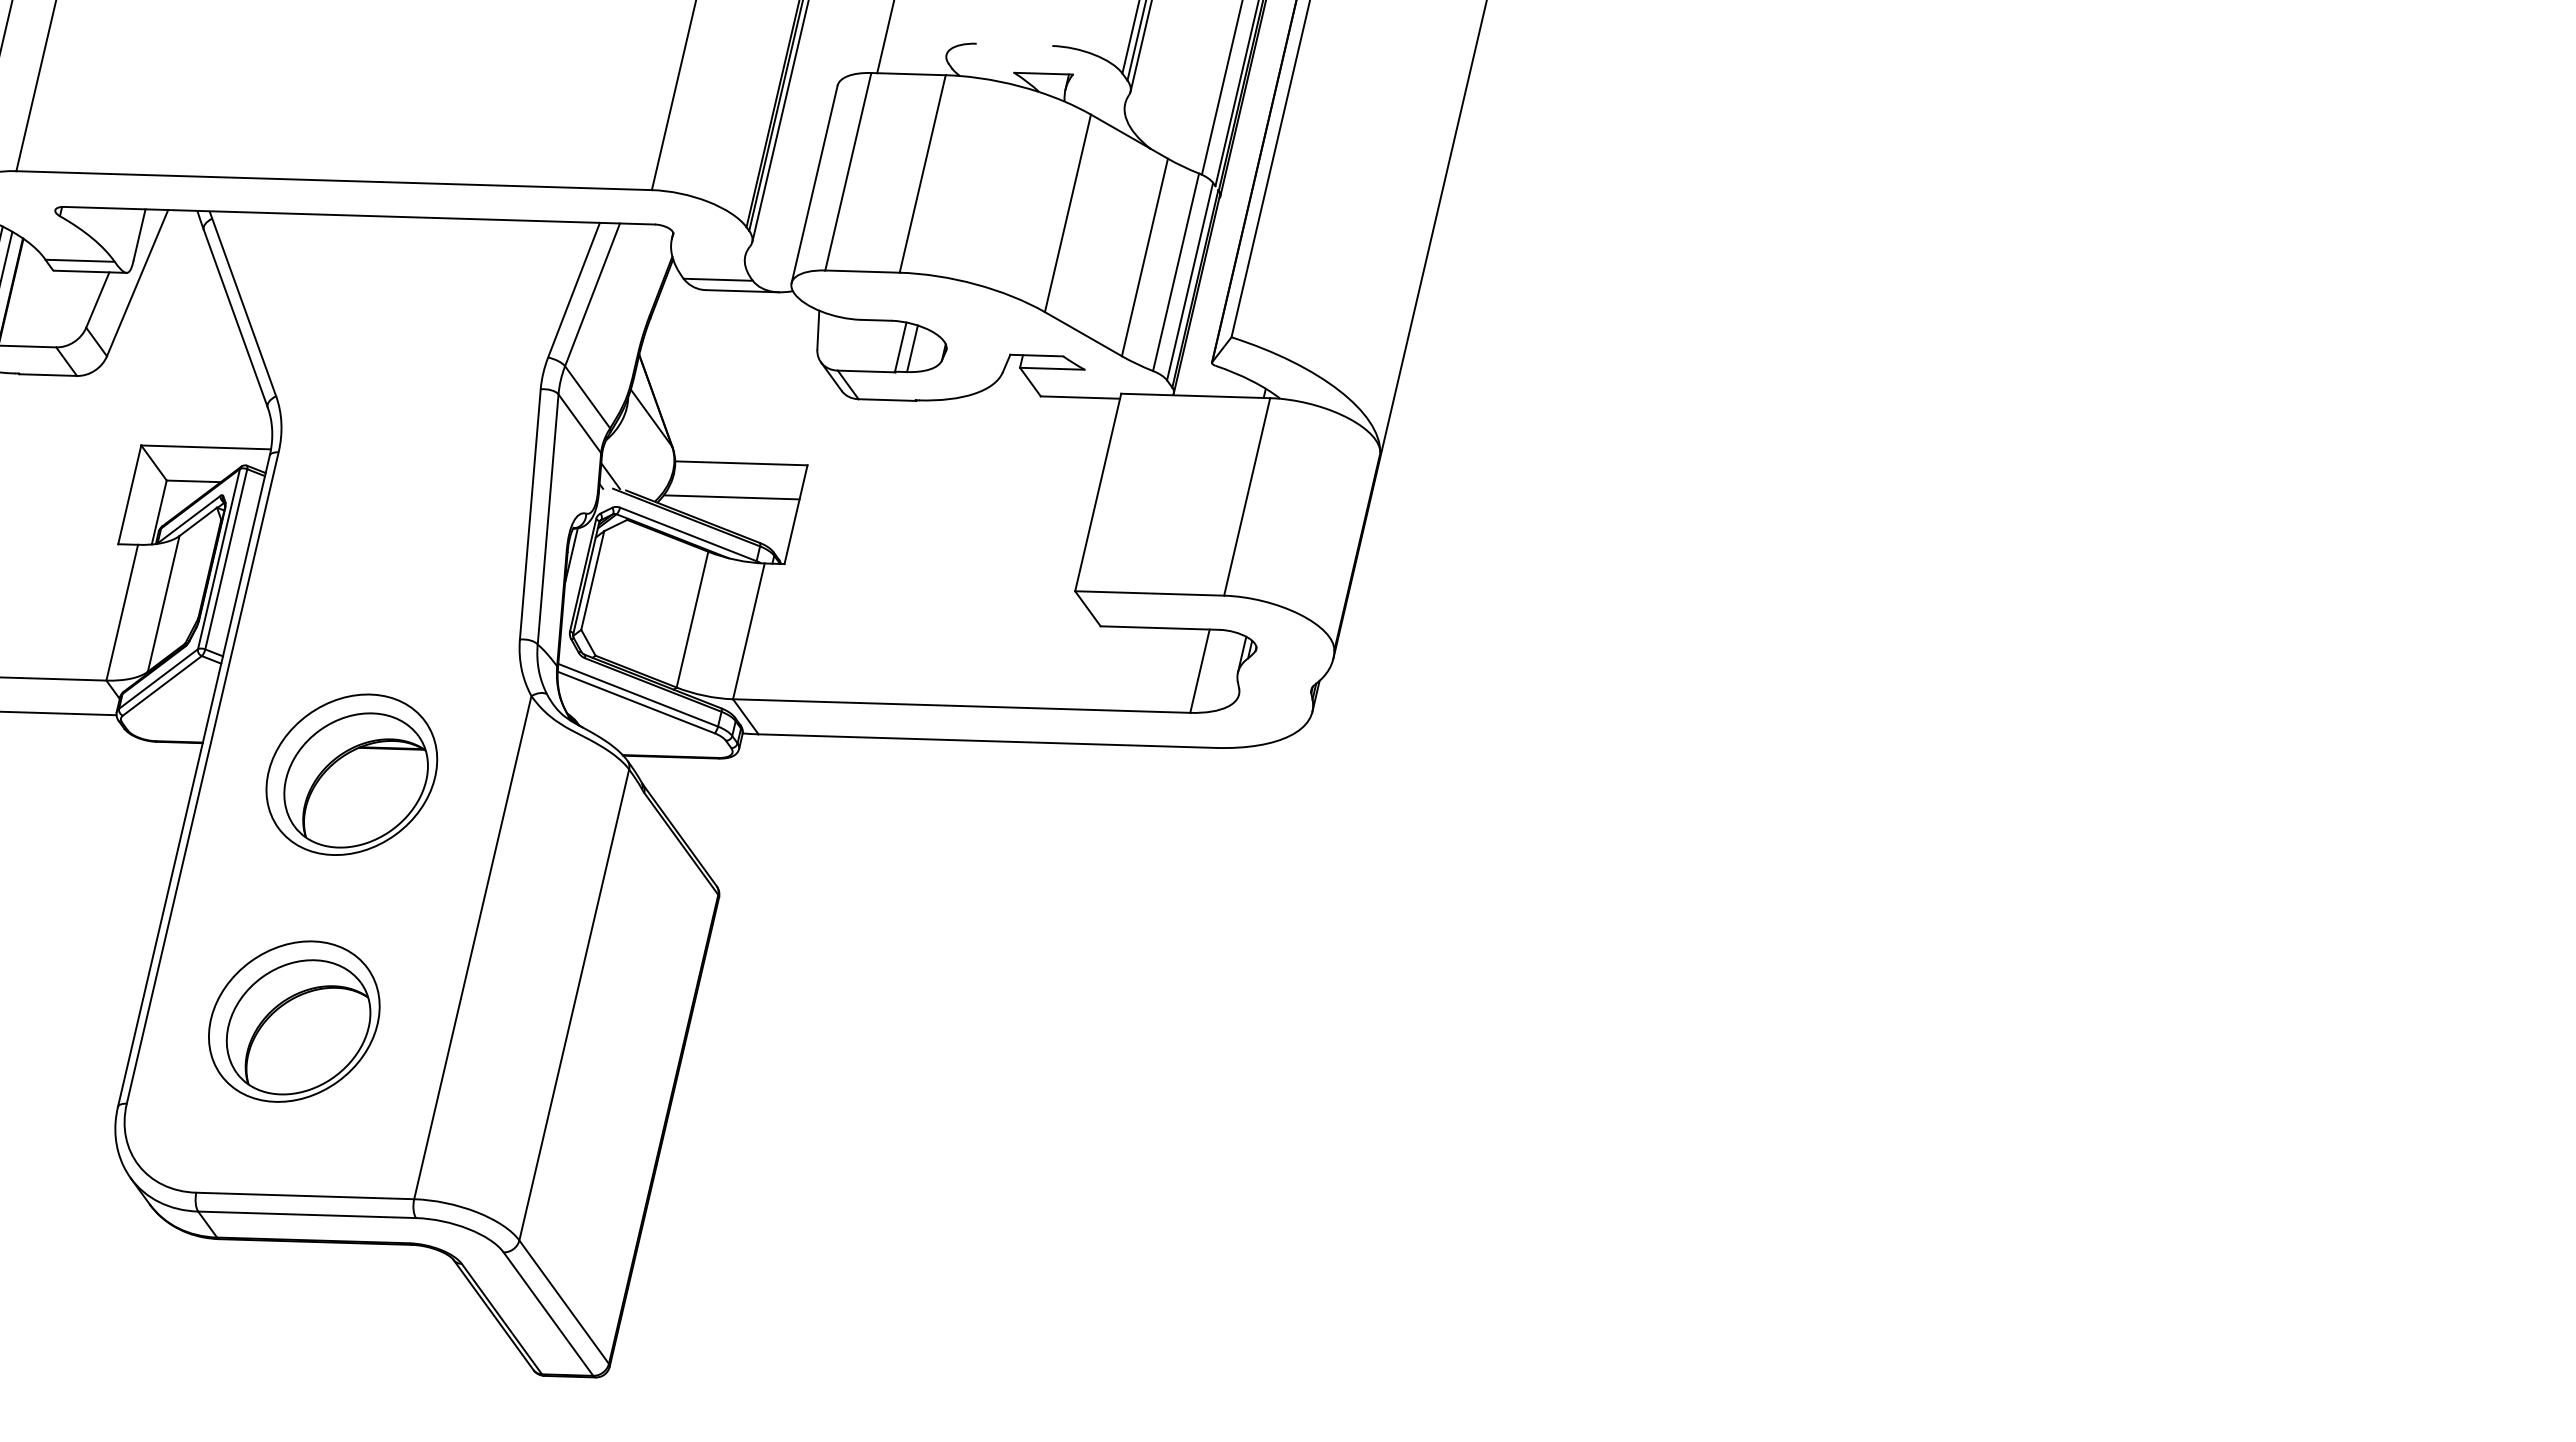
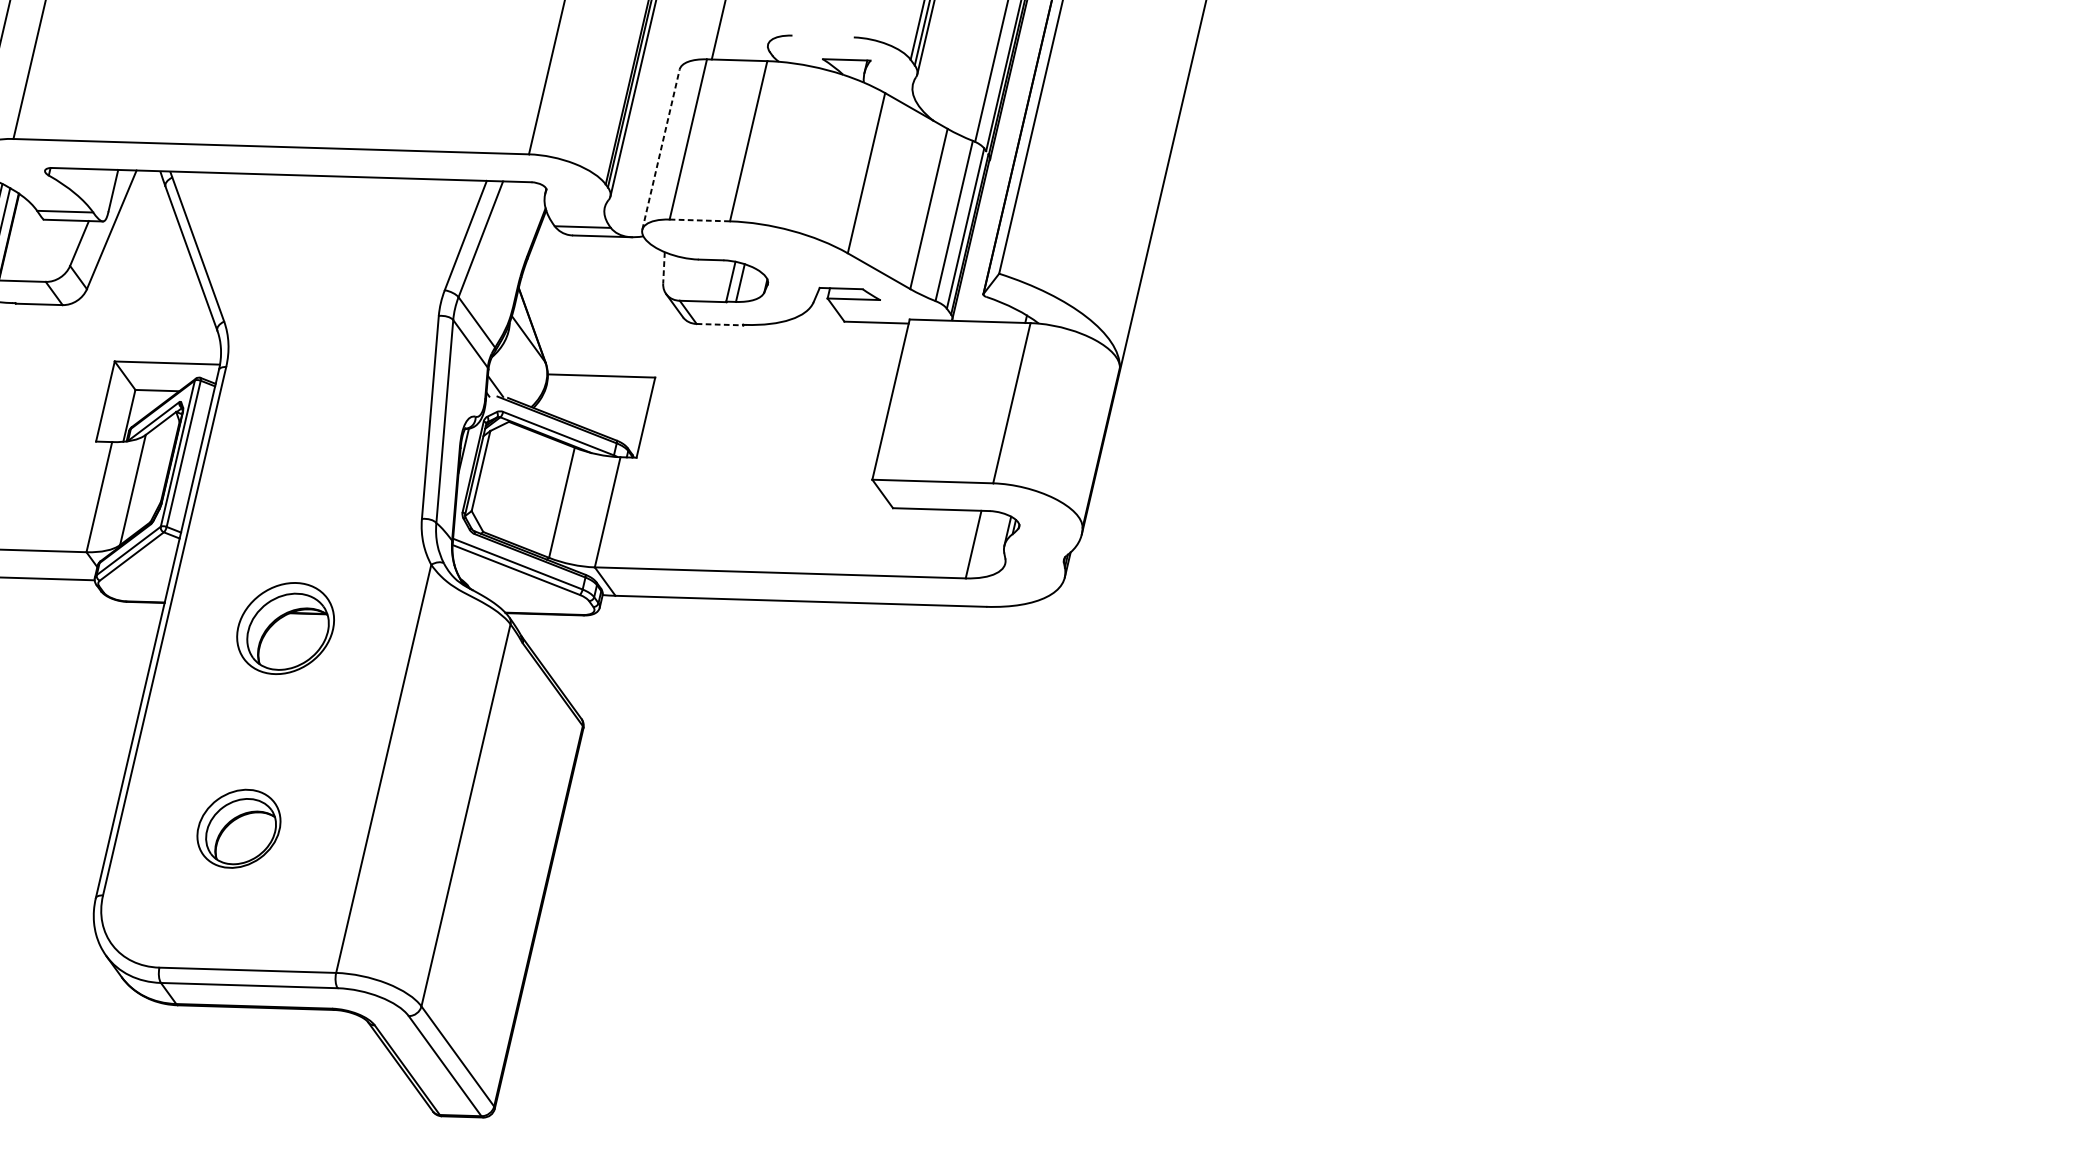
line: (814, 183) -> (660, 148), solid -> dashed
line: (863, 271) -> (700, 220), solid -> dashed
line: (818, 330) -> (664, 268), solid -> dashed
line: (887, 400) -> (720, 325), solid -> dashed
line: (731, 497) -> (593, 403), removed
part: (351, 774) -> (285, 628), size x0.7
part: (294, 1021) -> (239, 828), size x0.6

